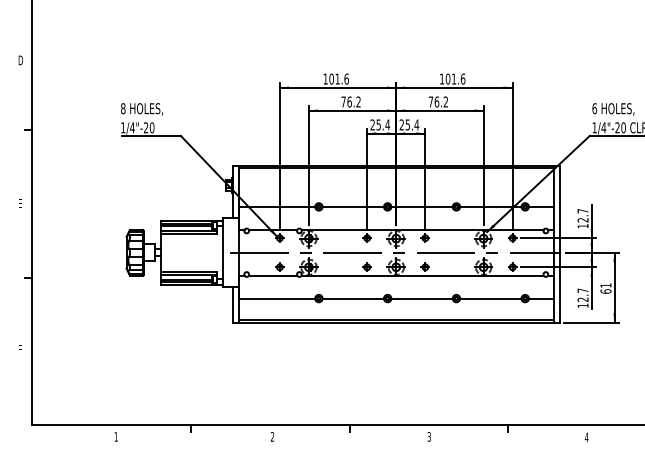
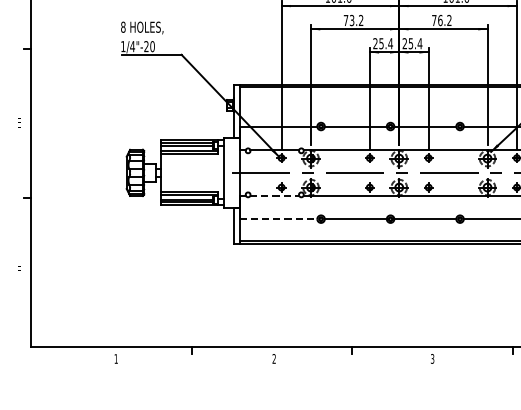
text: (349, 101) -> (351, 20), 76.2 -> 73.2
line: (273, 275) -> (275, 195), solid -> dashed
line: (277, 298) -> (279, 219), solid -> dashed

